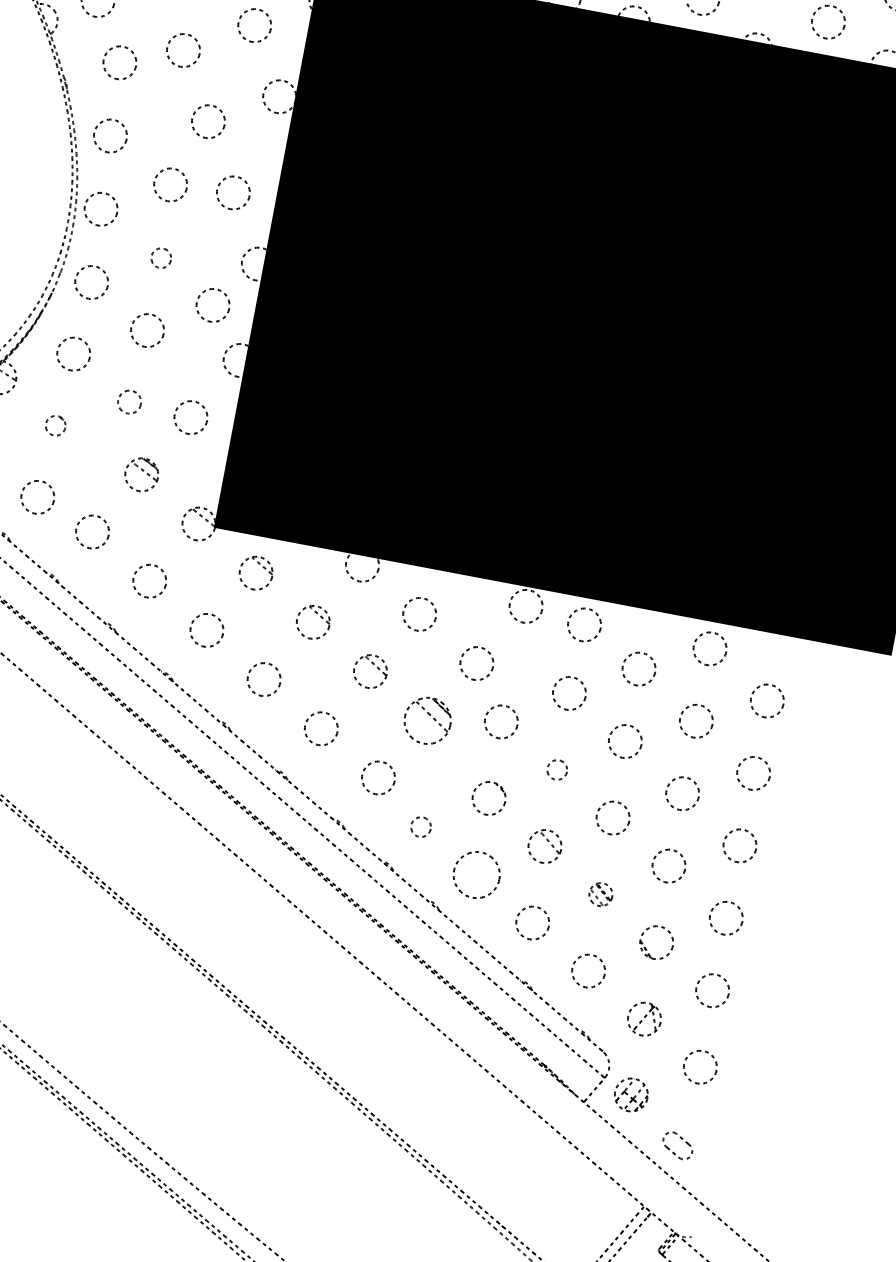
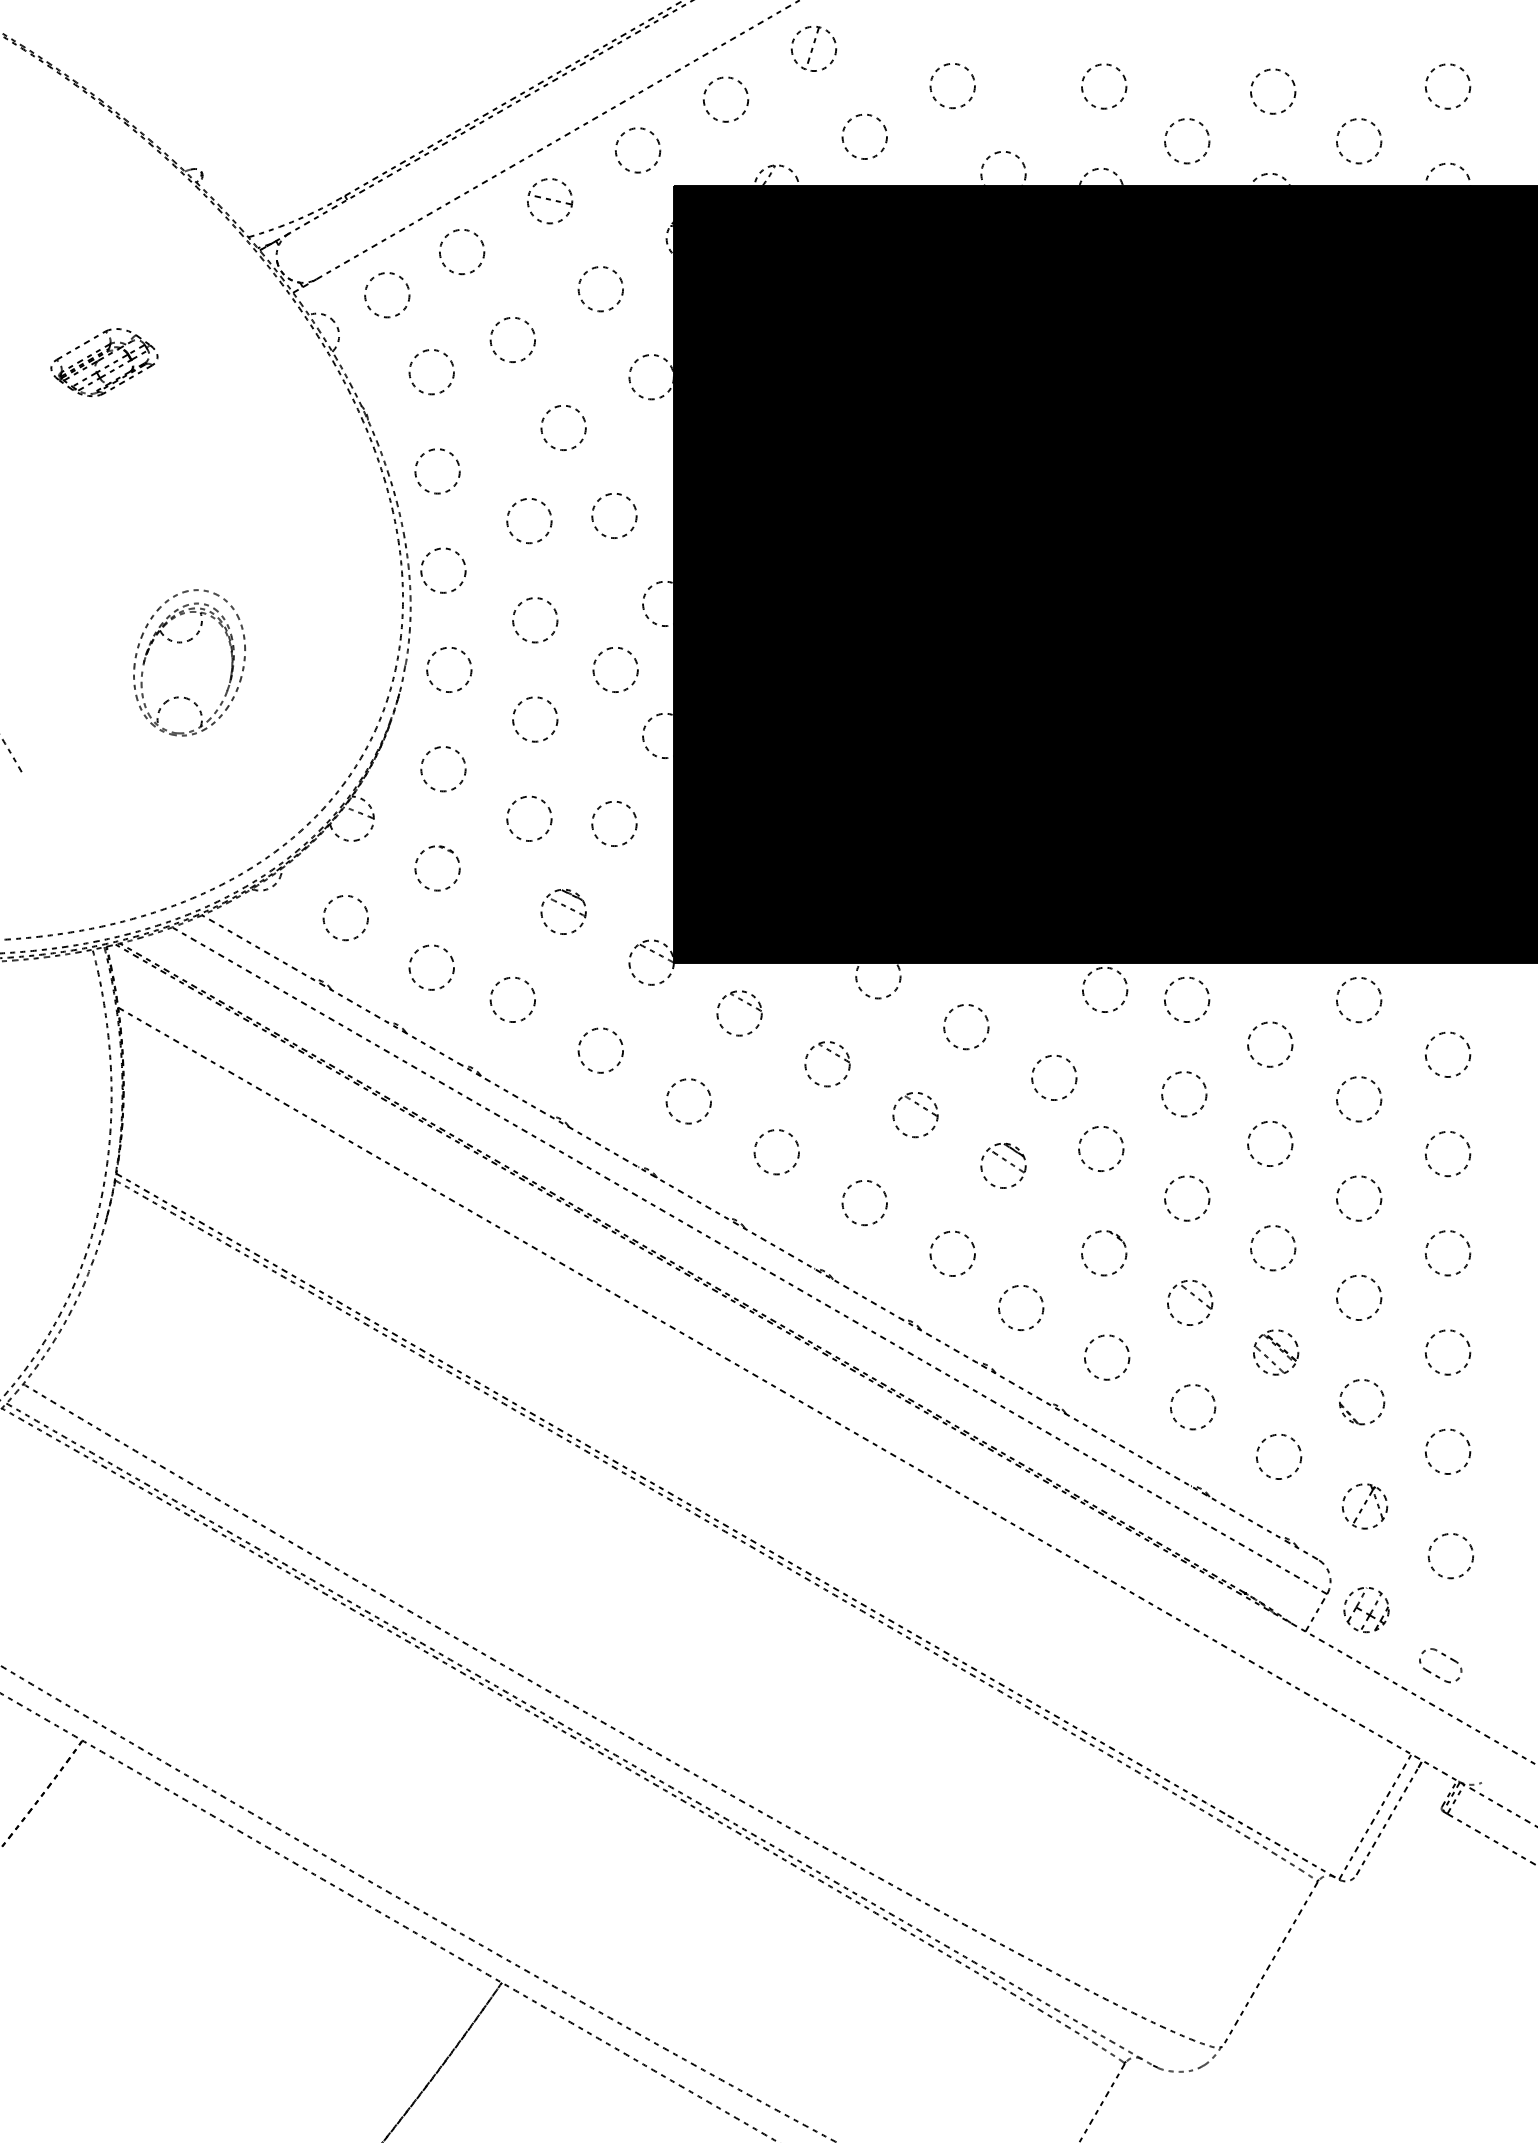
circle: (161, 258) -> (535, 620), size x1.67
circle: (129, 402) -> (529, 818), size x1.43
circle: (55, 425) -> (437, 868), size x1.67
part: (427, 720) -> (1003, 1165), size x0.71
circle: (557, 770) -> (1187, 1198), size x1.67
circle: (421, 827) -> (1021, 1308), size x1.67
circle: (477, 875) -> (1107, 1357), size x0.71
part: (601, 894) -> (1276, 1352), size x1.43

